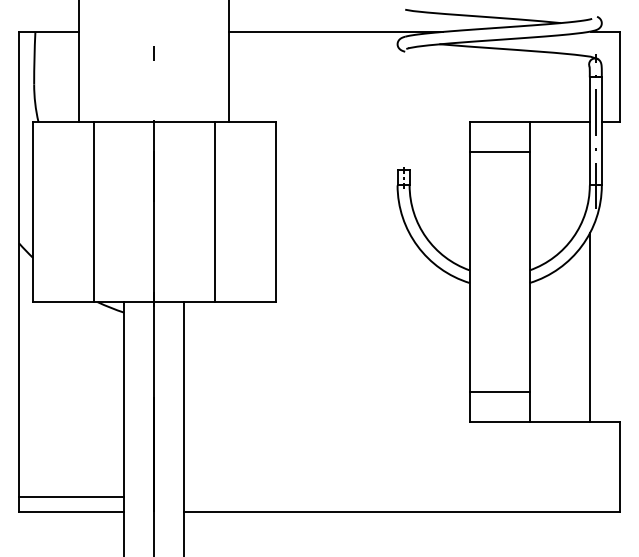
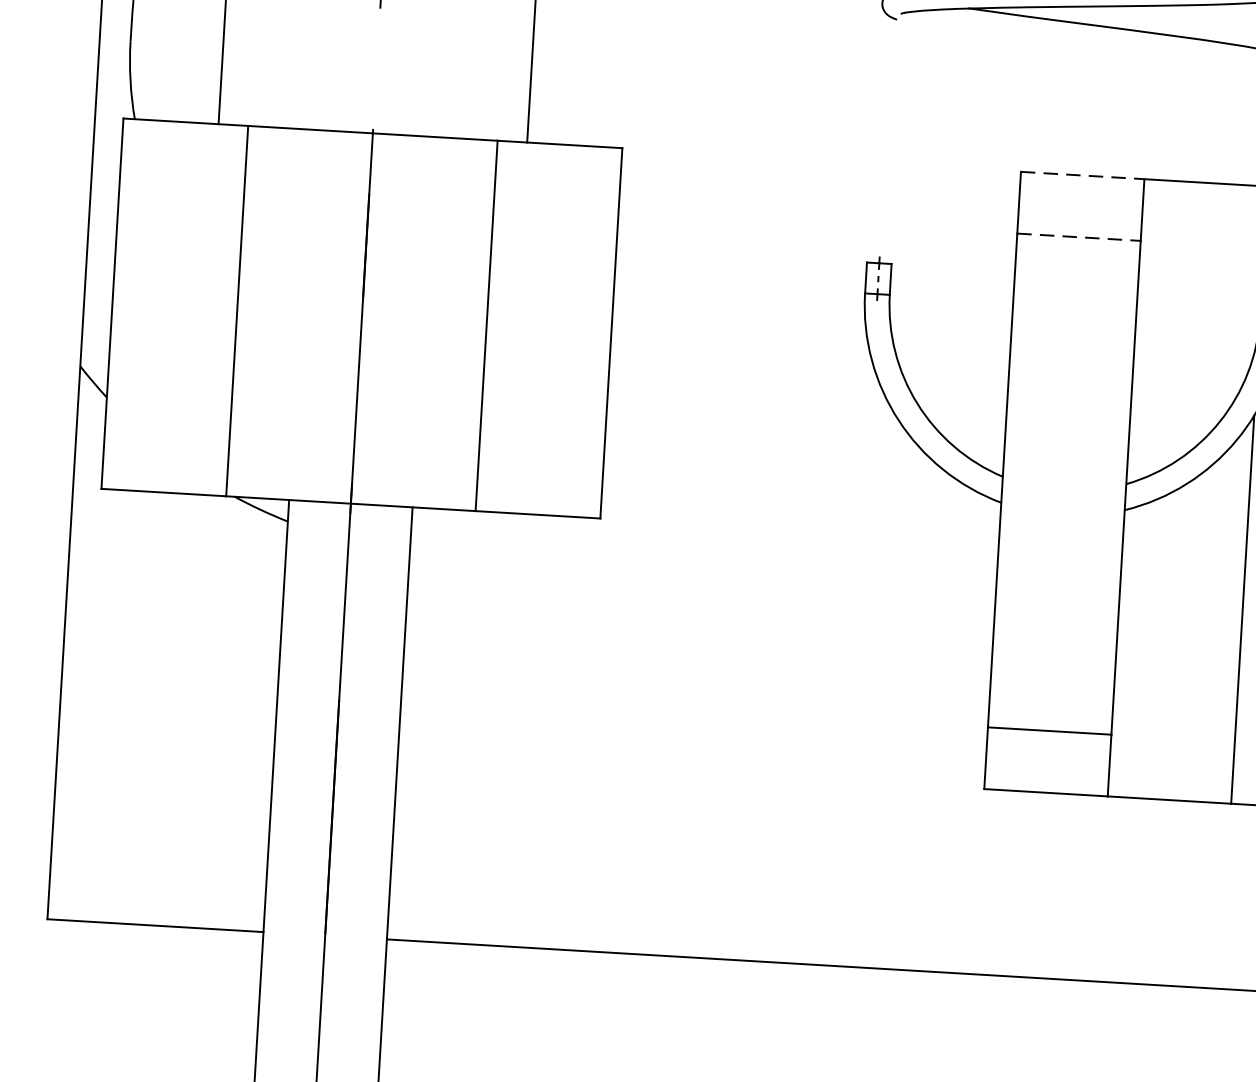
line: (500, 122) -> (1084, 176), solid -> dashed
line: (500, 152) -> (1080, 238), solid -> dashed
line: (71, 497) -> (156, 894), removed

